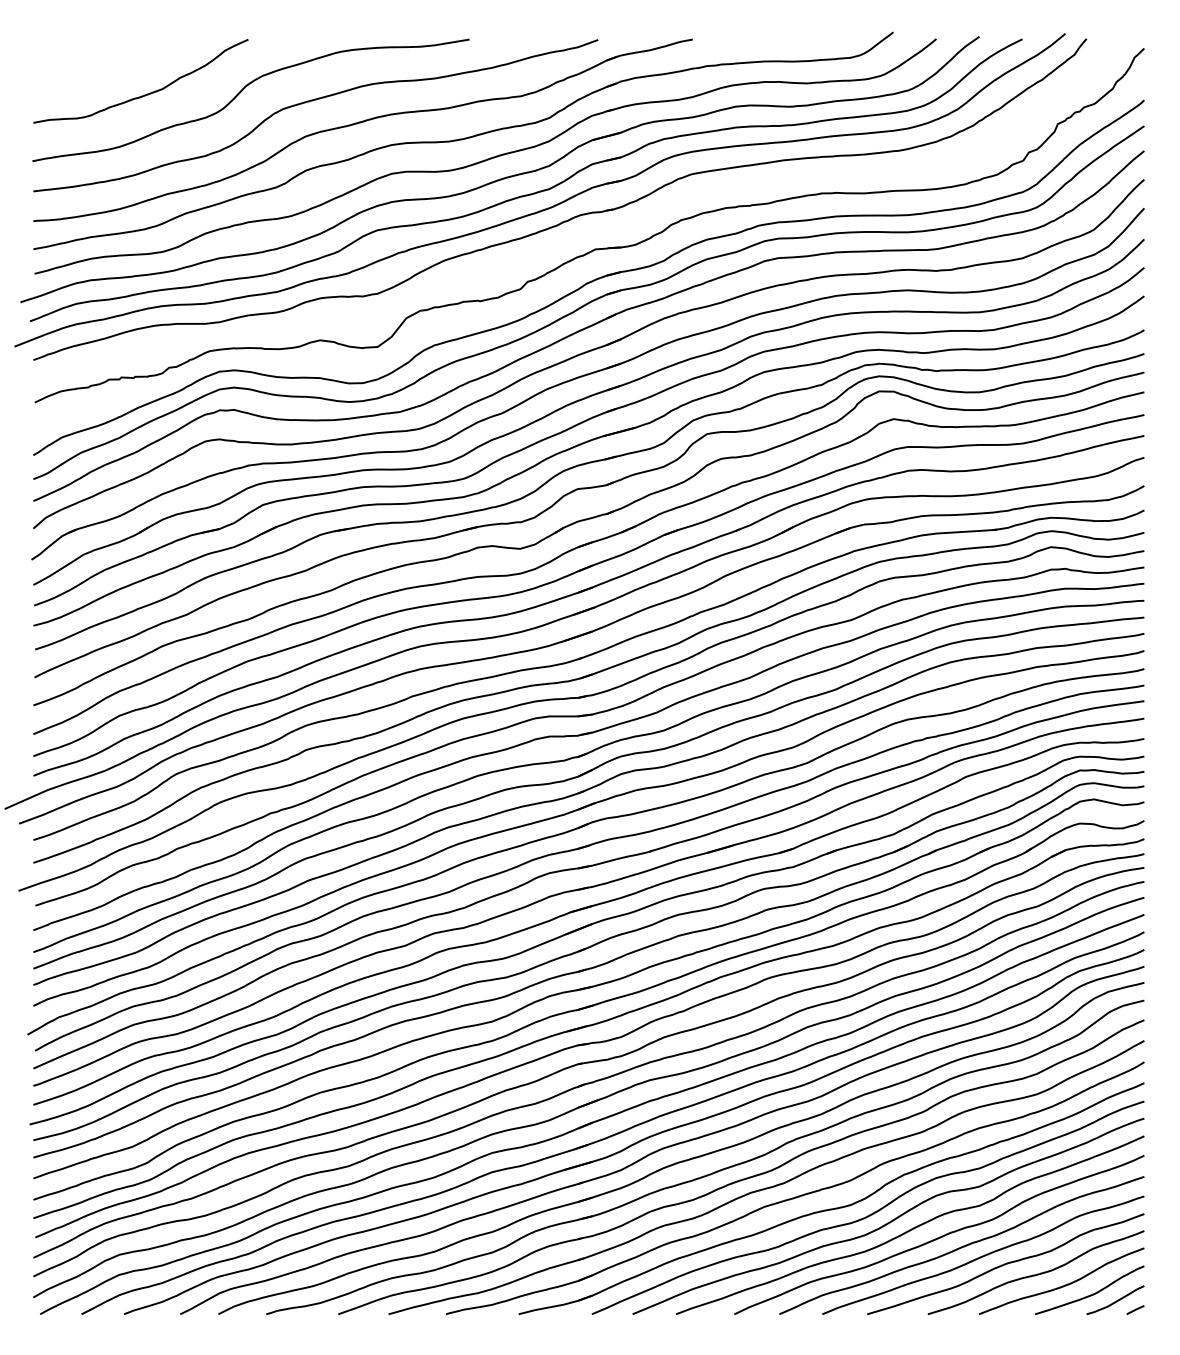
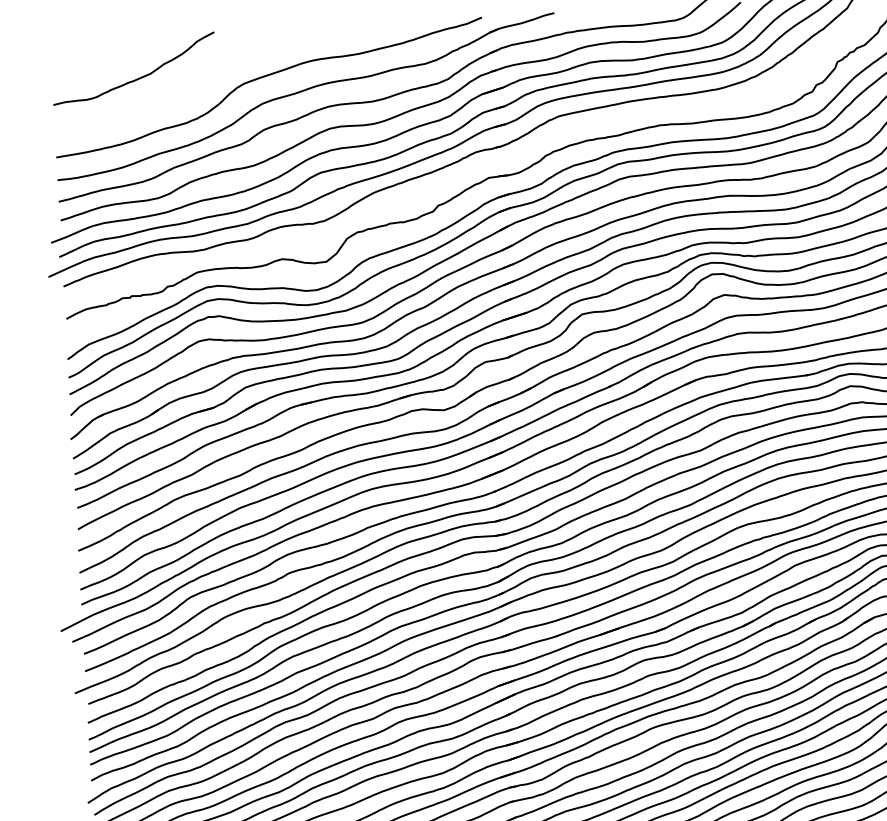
curve: (242, 91) -> (212, 72), removed

